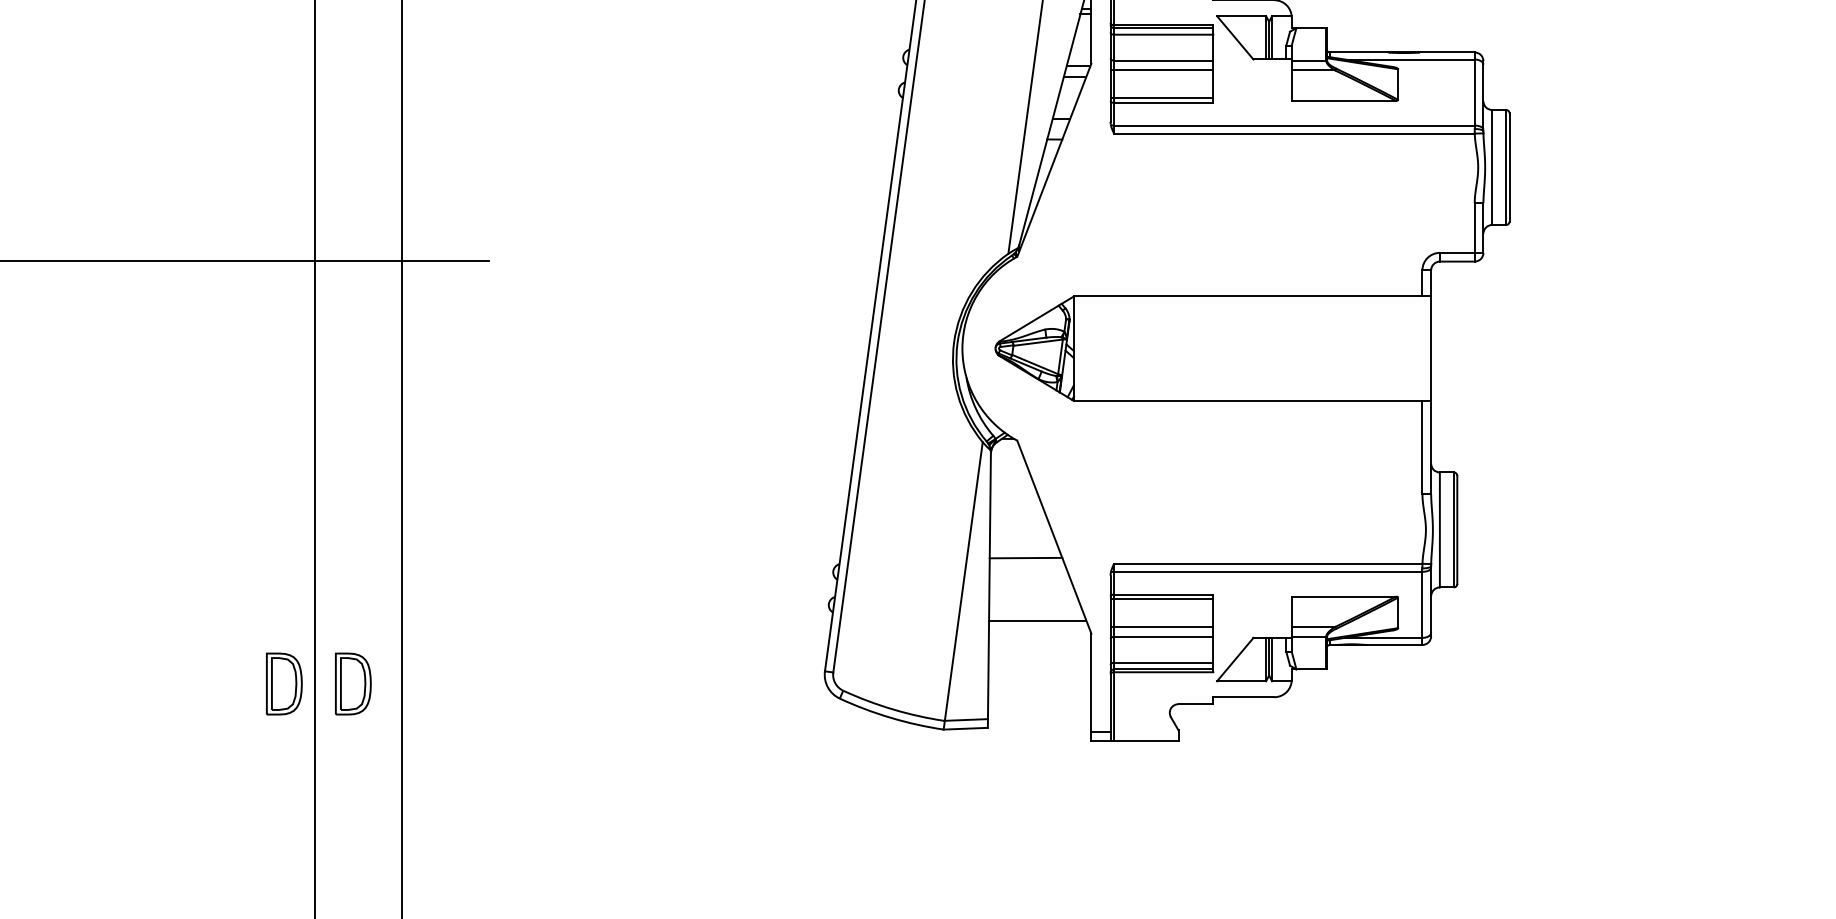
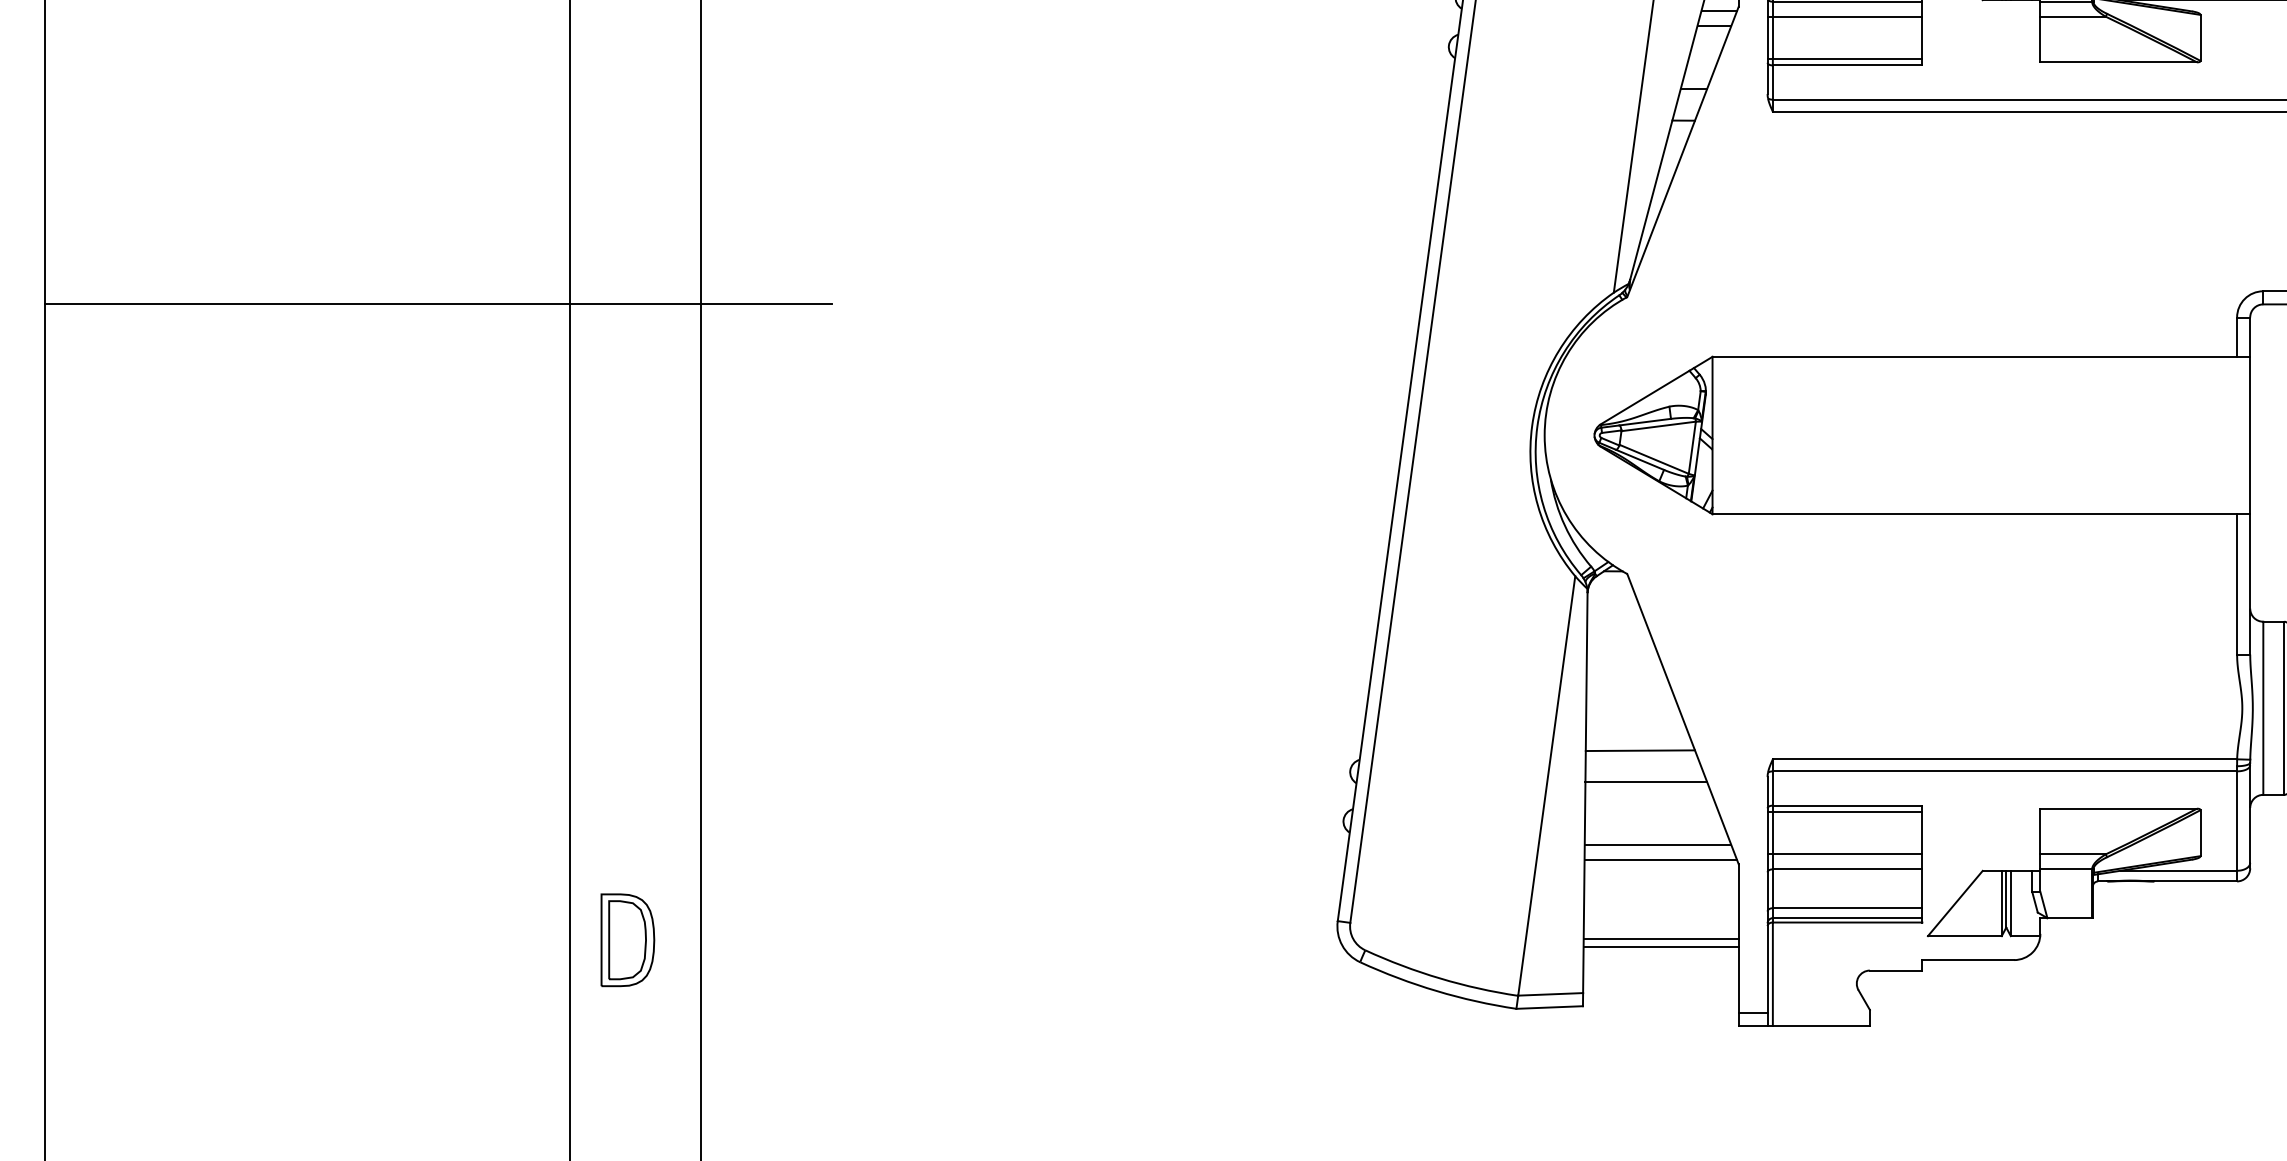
line: (1029, 578) -> (1645, 781), added
line: (1039, 631) -> (1660, 861), added
part: (284, 683) -> (524, 939), removed
line: (1039, 683) -> (1660, 939), added
line: (1039, 688) -> (1660, 946), added

